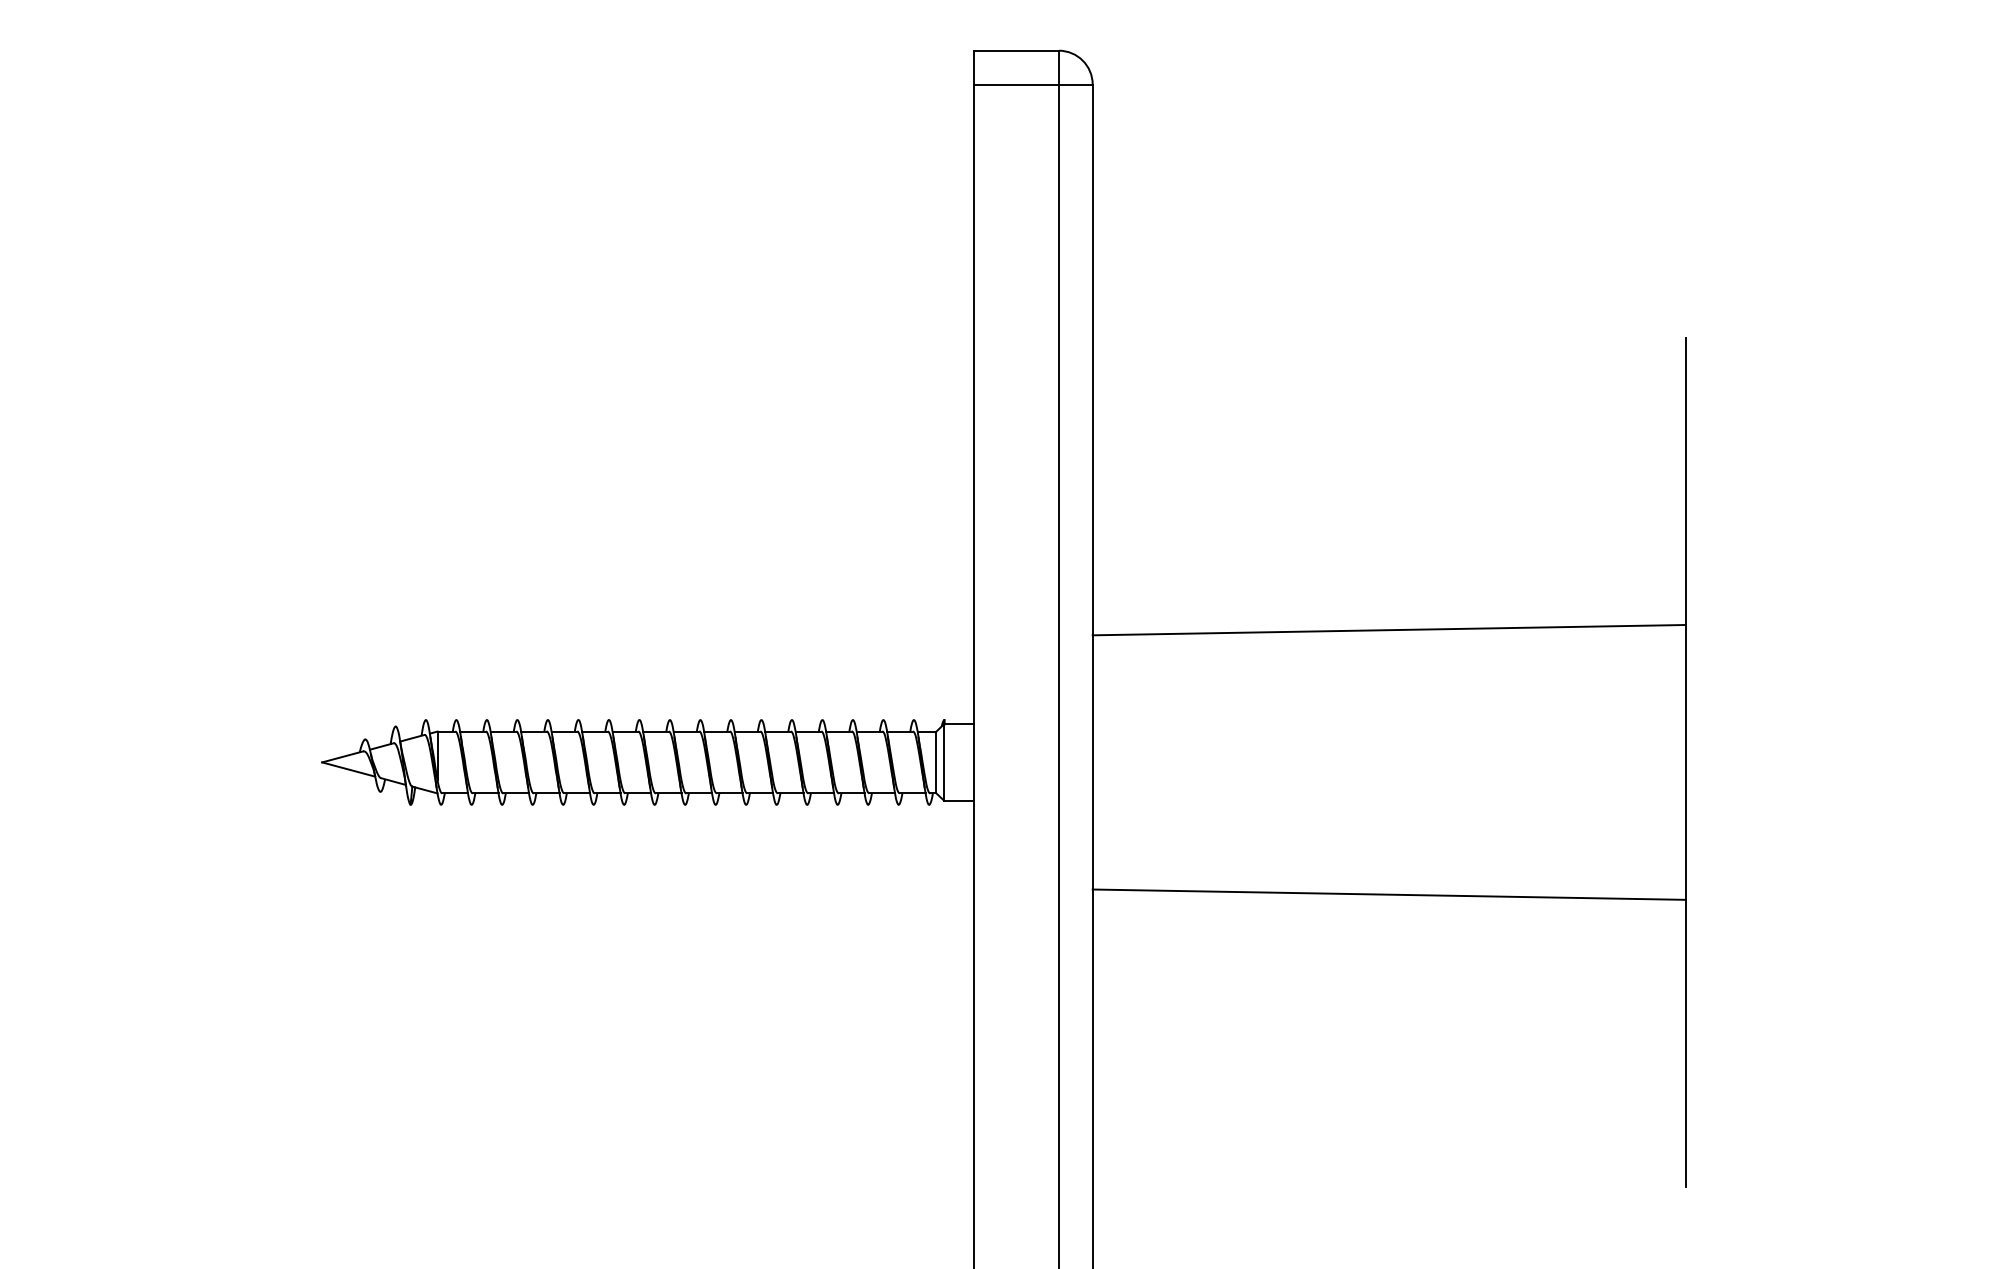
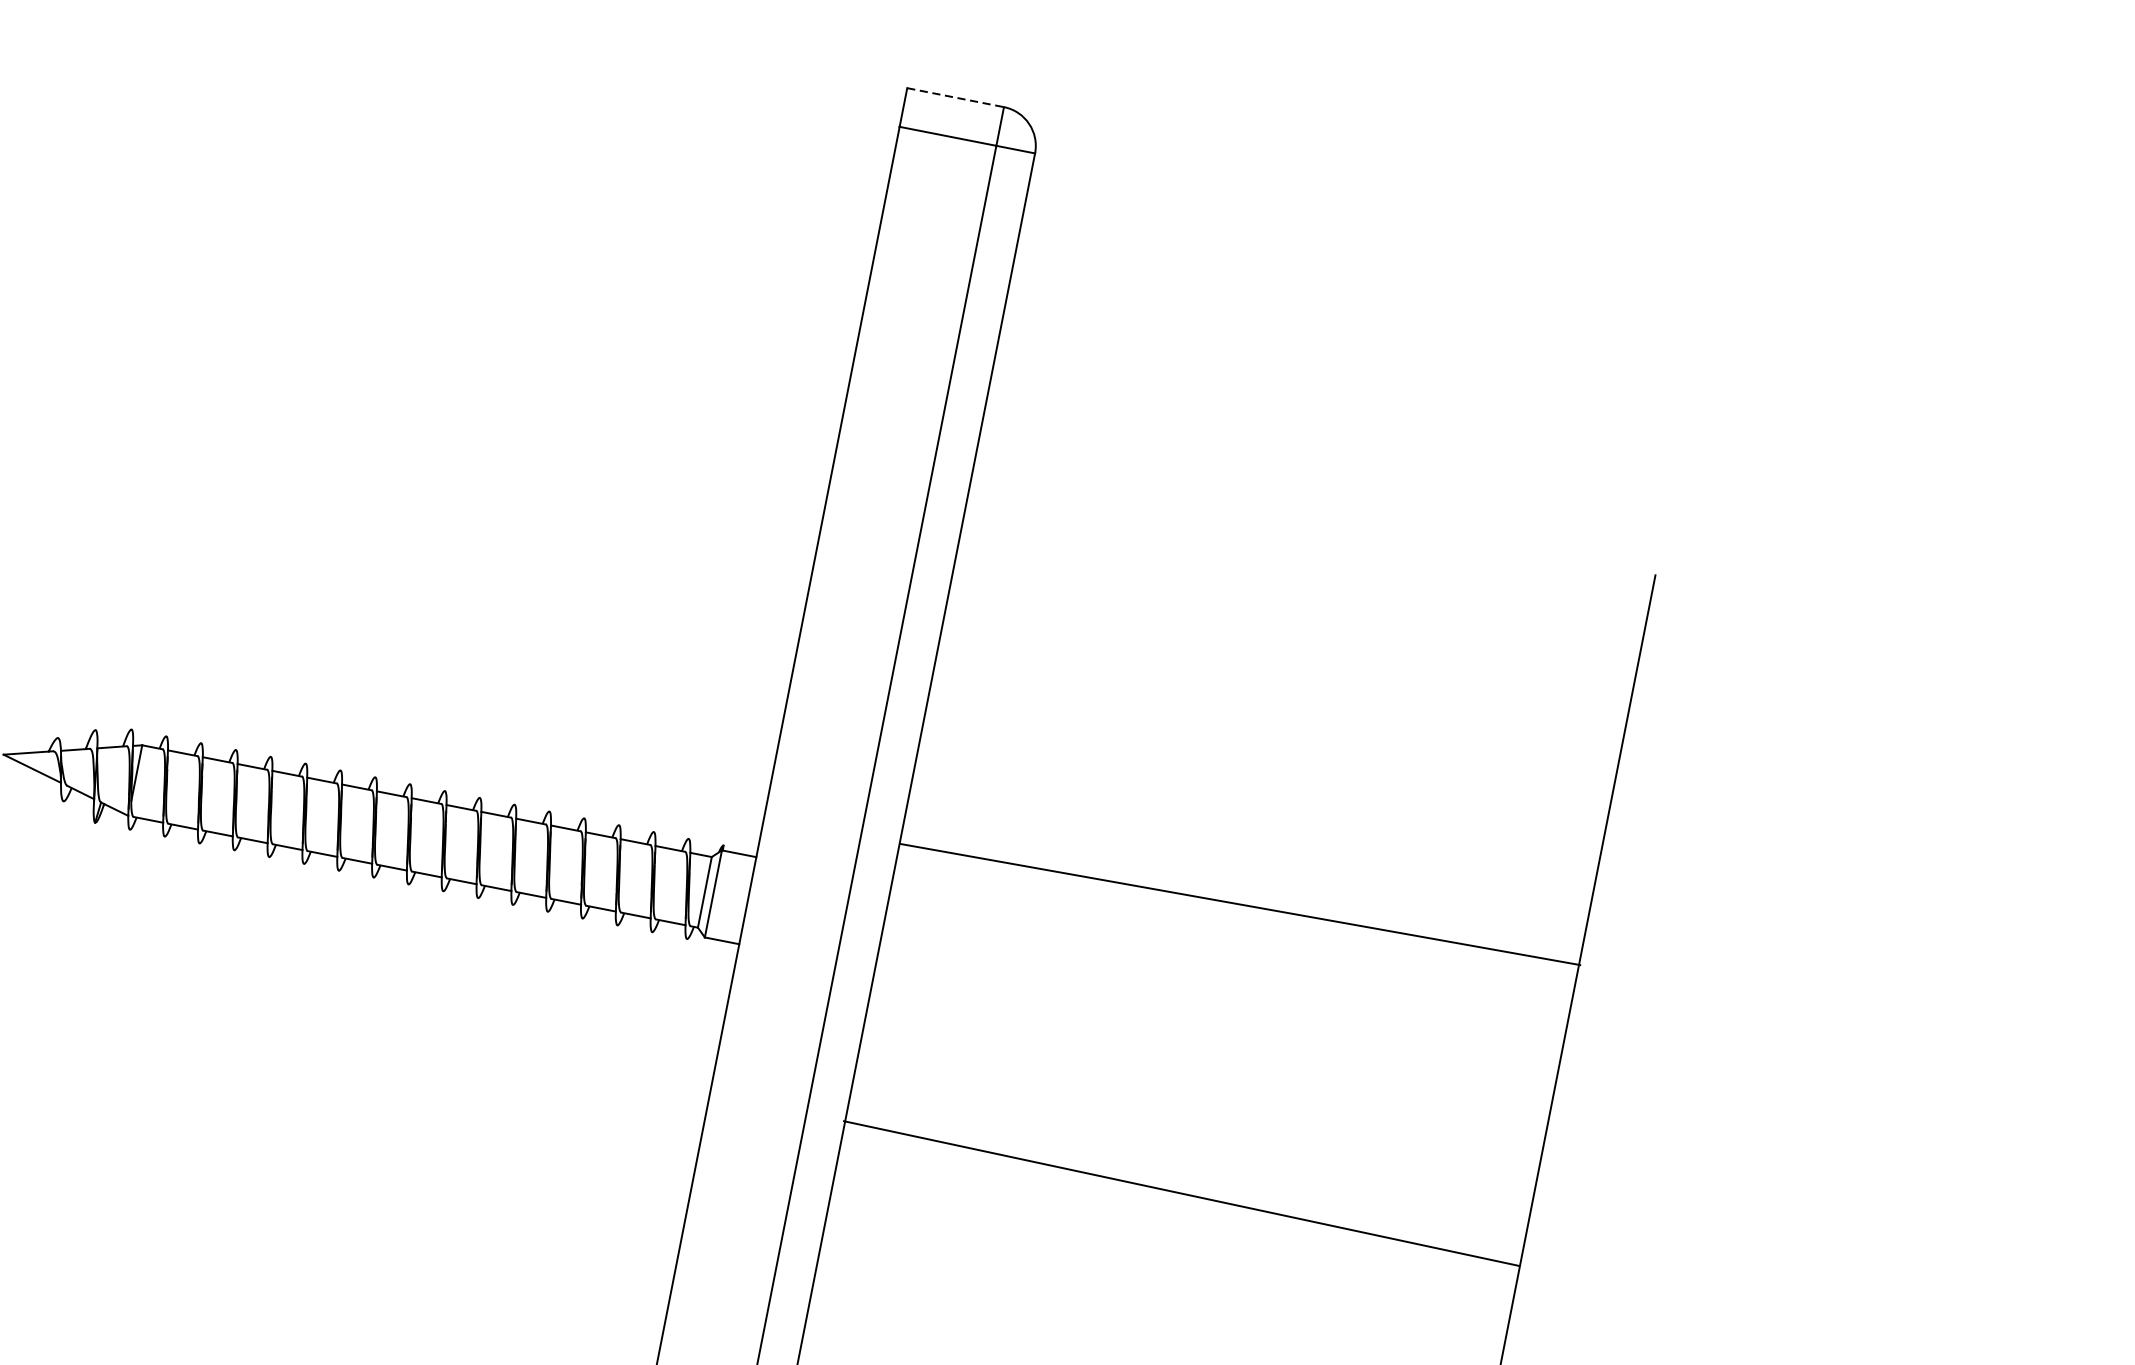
line: (1016, 50) -> (955, 97), solid -> dashed
line: (1388, 629) -> (1239, 903), moved
line: (1388, 894) -> (1180, 1193), moved

